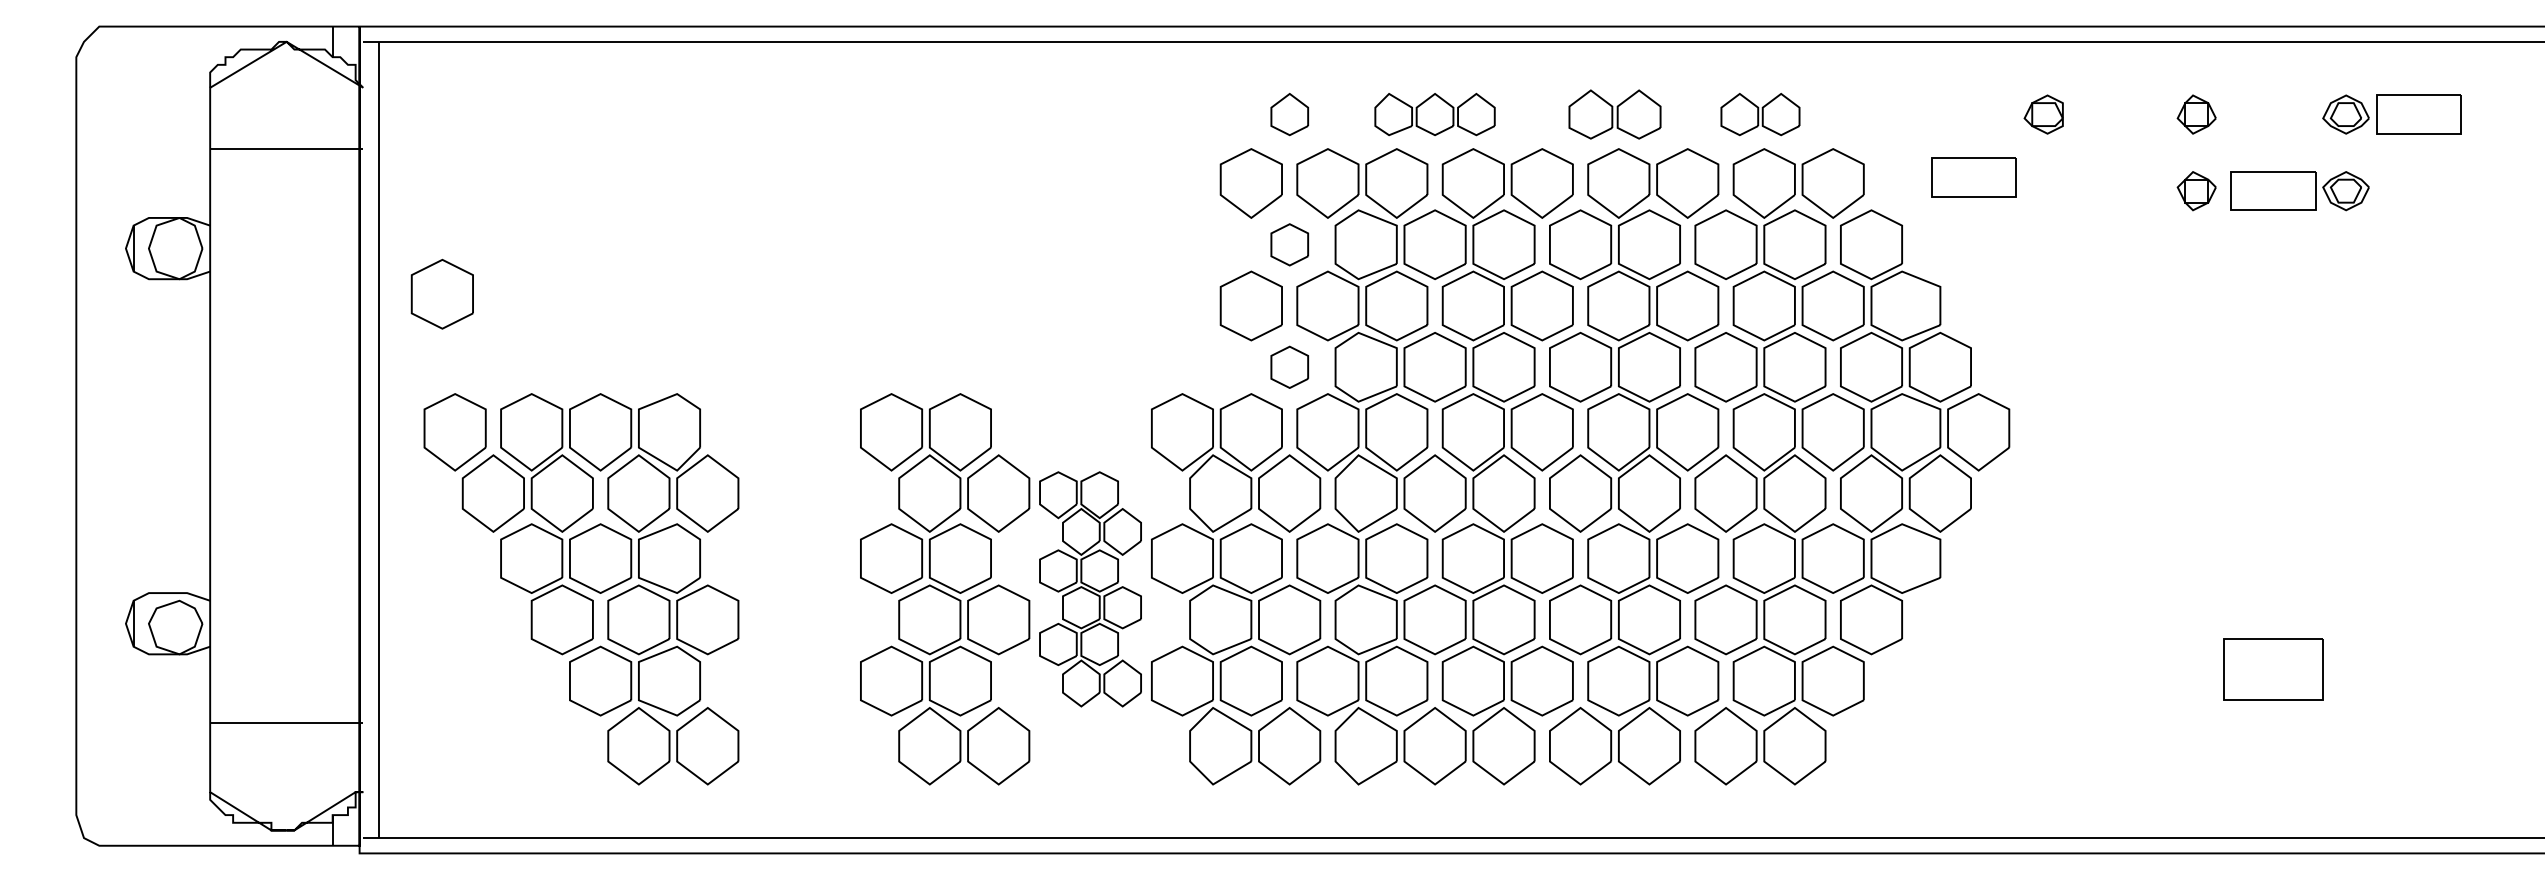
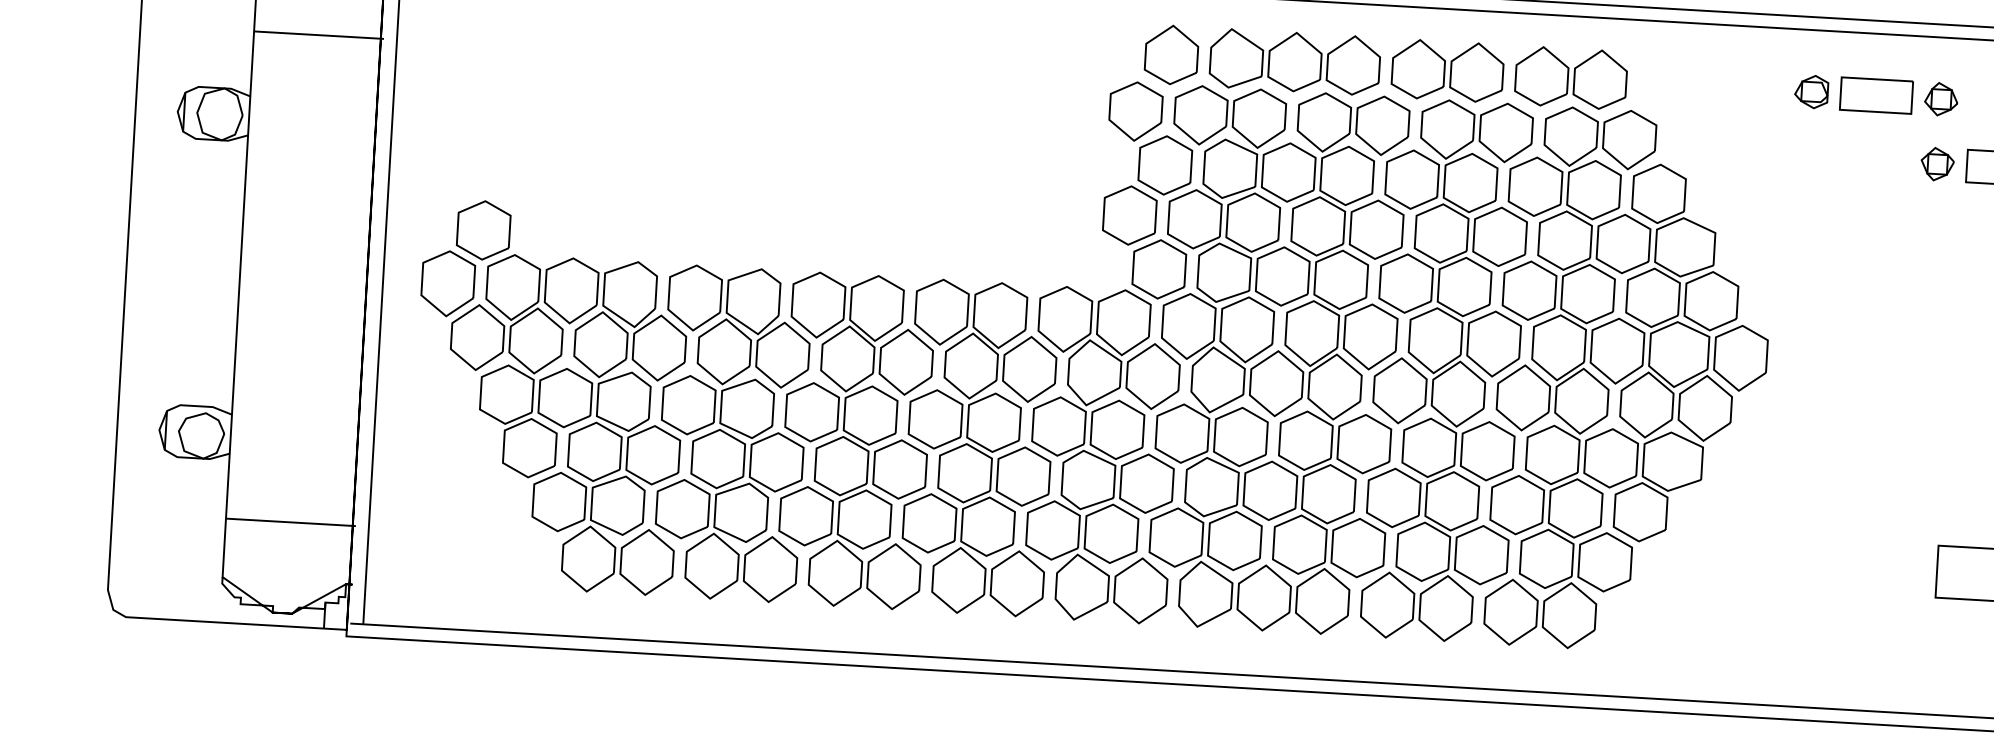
part: (1289, 114) -> (1171, 54), size x1.67
part: (1434, 114) -> (1294, 62), size x1.67
part: (1614, 114) -> (1447, 70), size x1.43
part: (1760, 114) -> (1571, 77), size x1.67
part: (1973, 177) -> (1875, 95), moved
part: (1289, 244) -> (1165, 165), size x1.67
part: (441, 293) -> (483, 229), moved
part: (1289, 367) -> (1159, 269), size x1.67
part: (799, 589) -> (732, 433), added
part: (1090, 589) -> (979, 448), size x1.67

